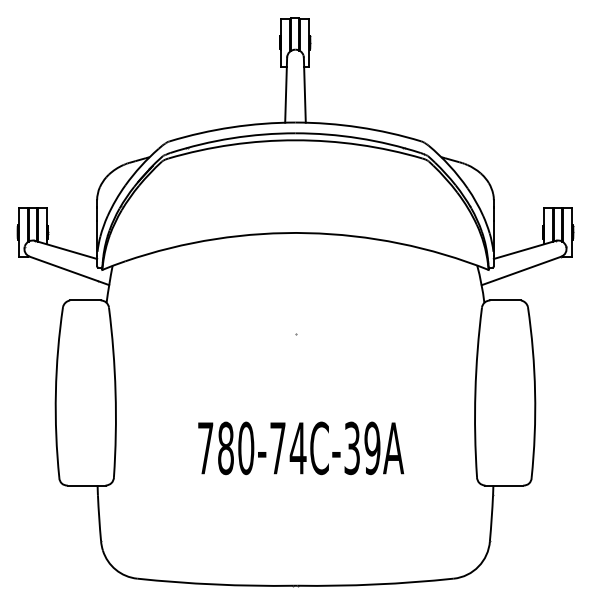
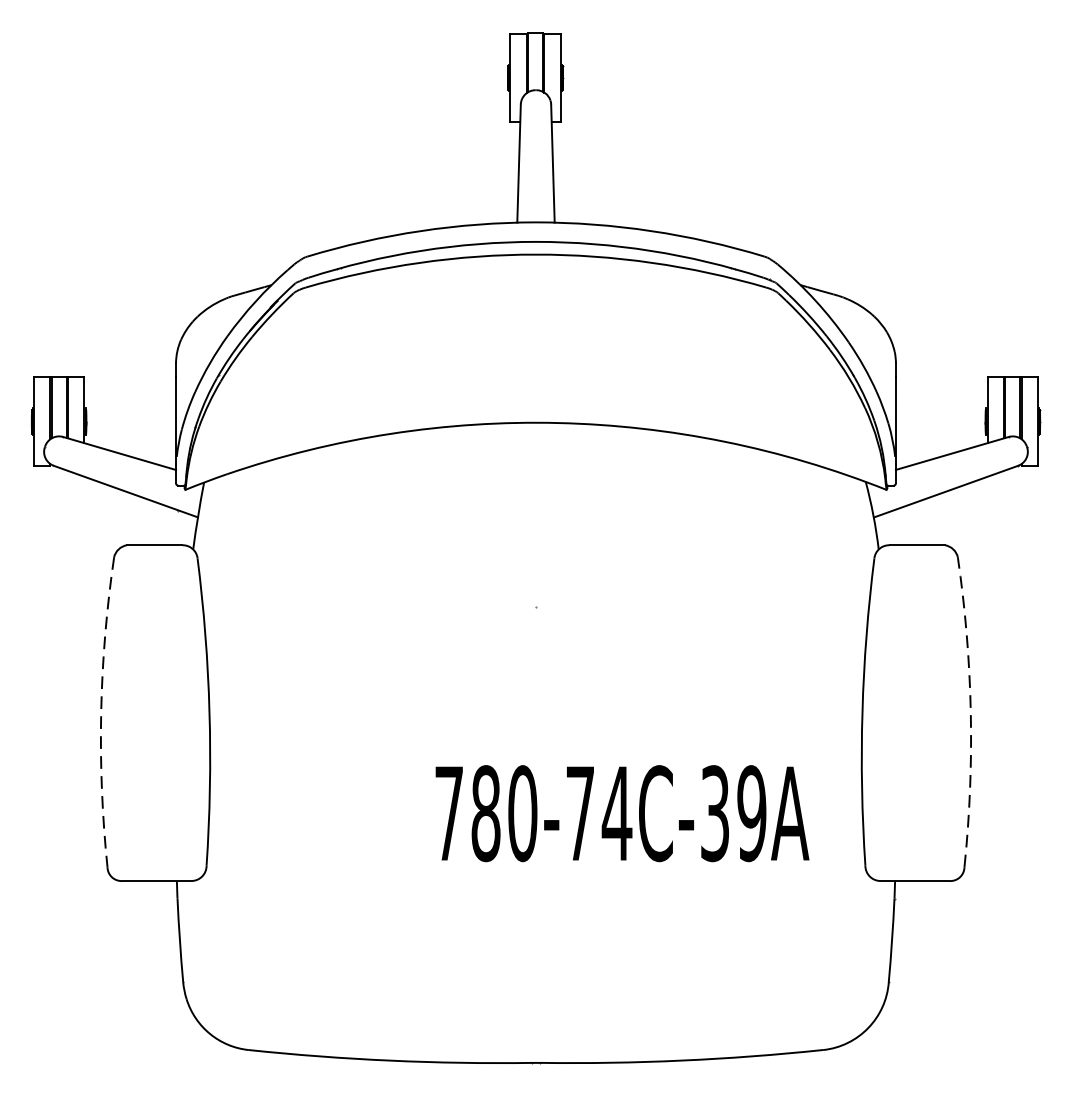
arc: (55, 392) -> (100, 712), solid -> dashed
arc: (535, 392) -> (971, 712), solid -> dashed
text: (301, 448) -> (623, 813), moved

